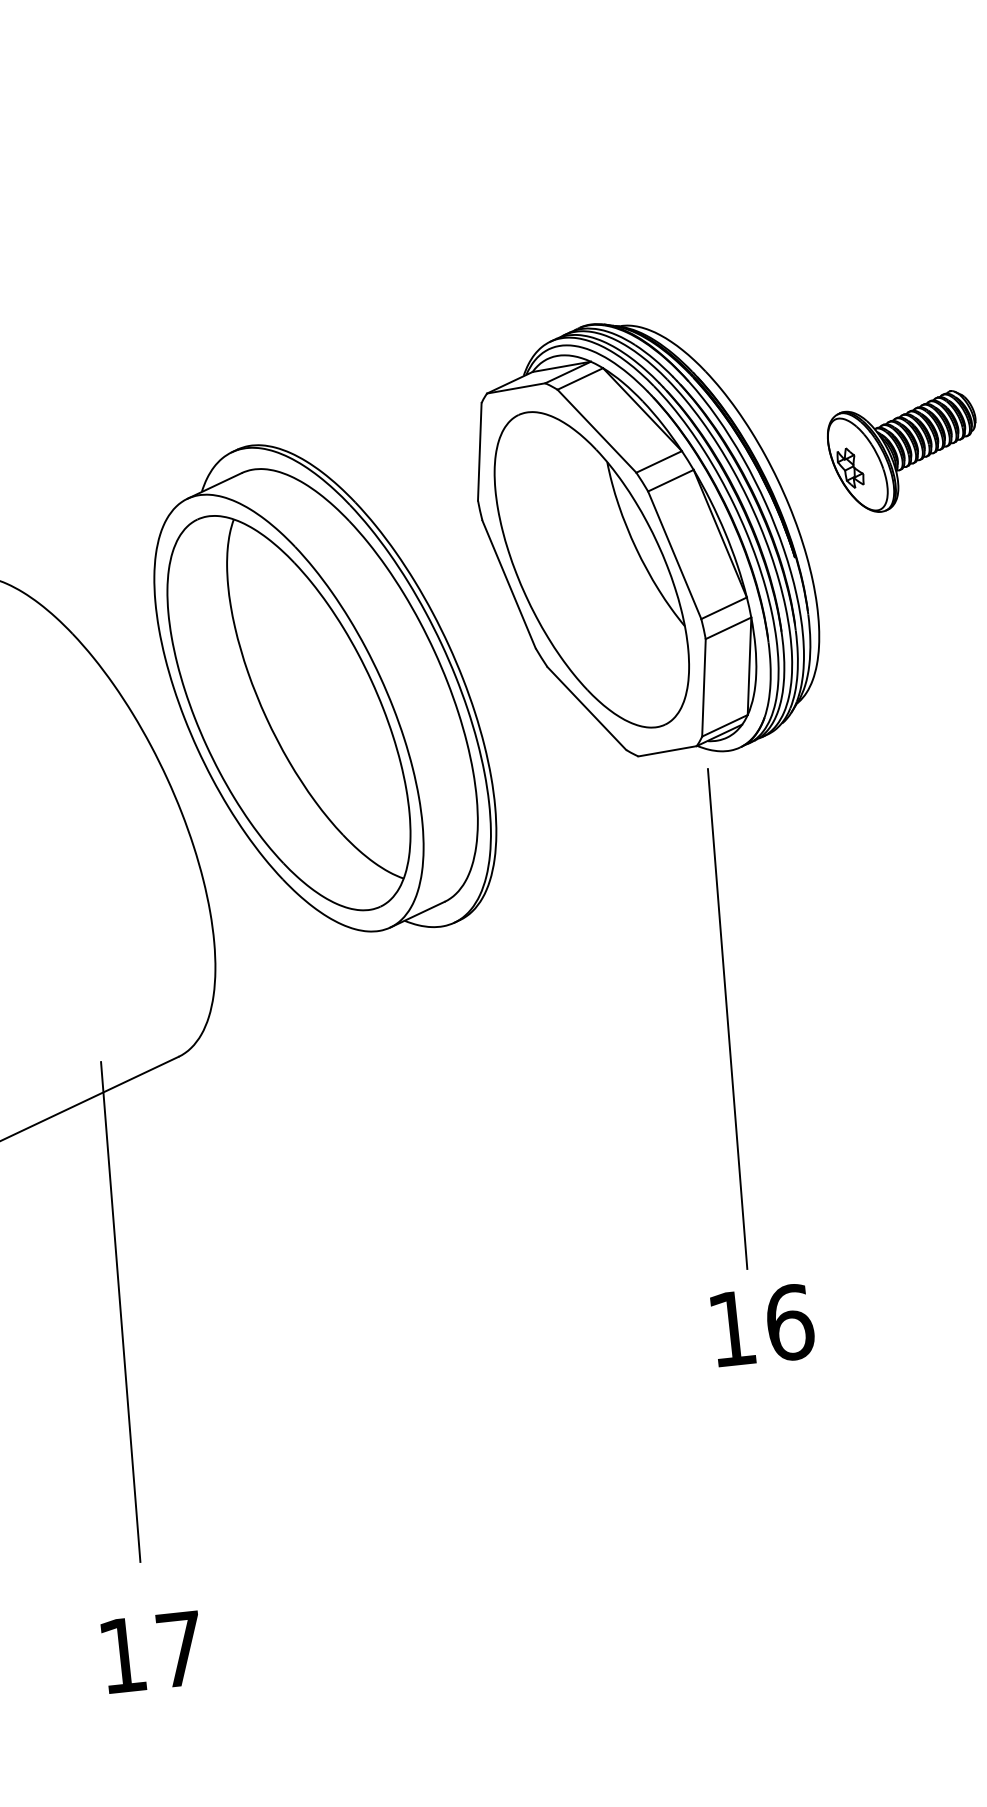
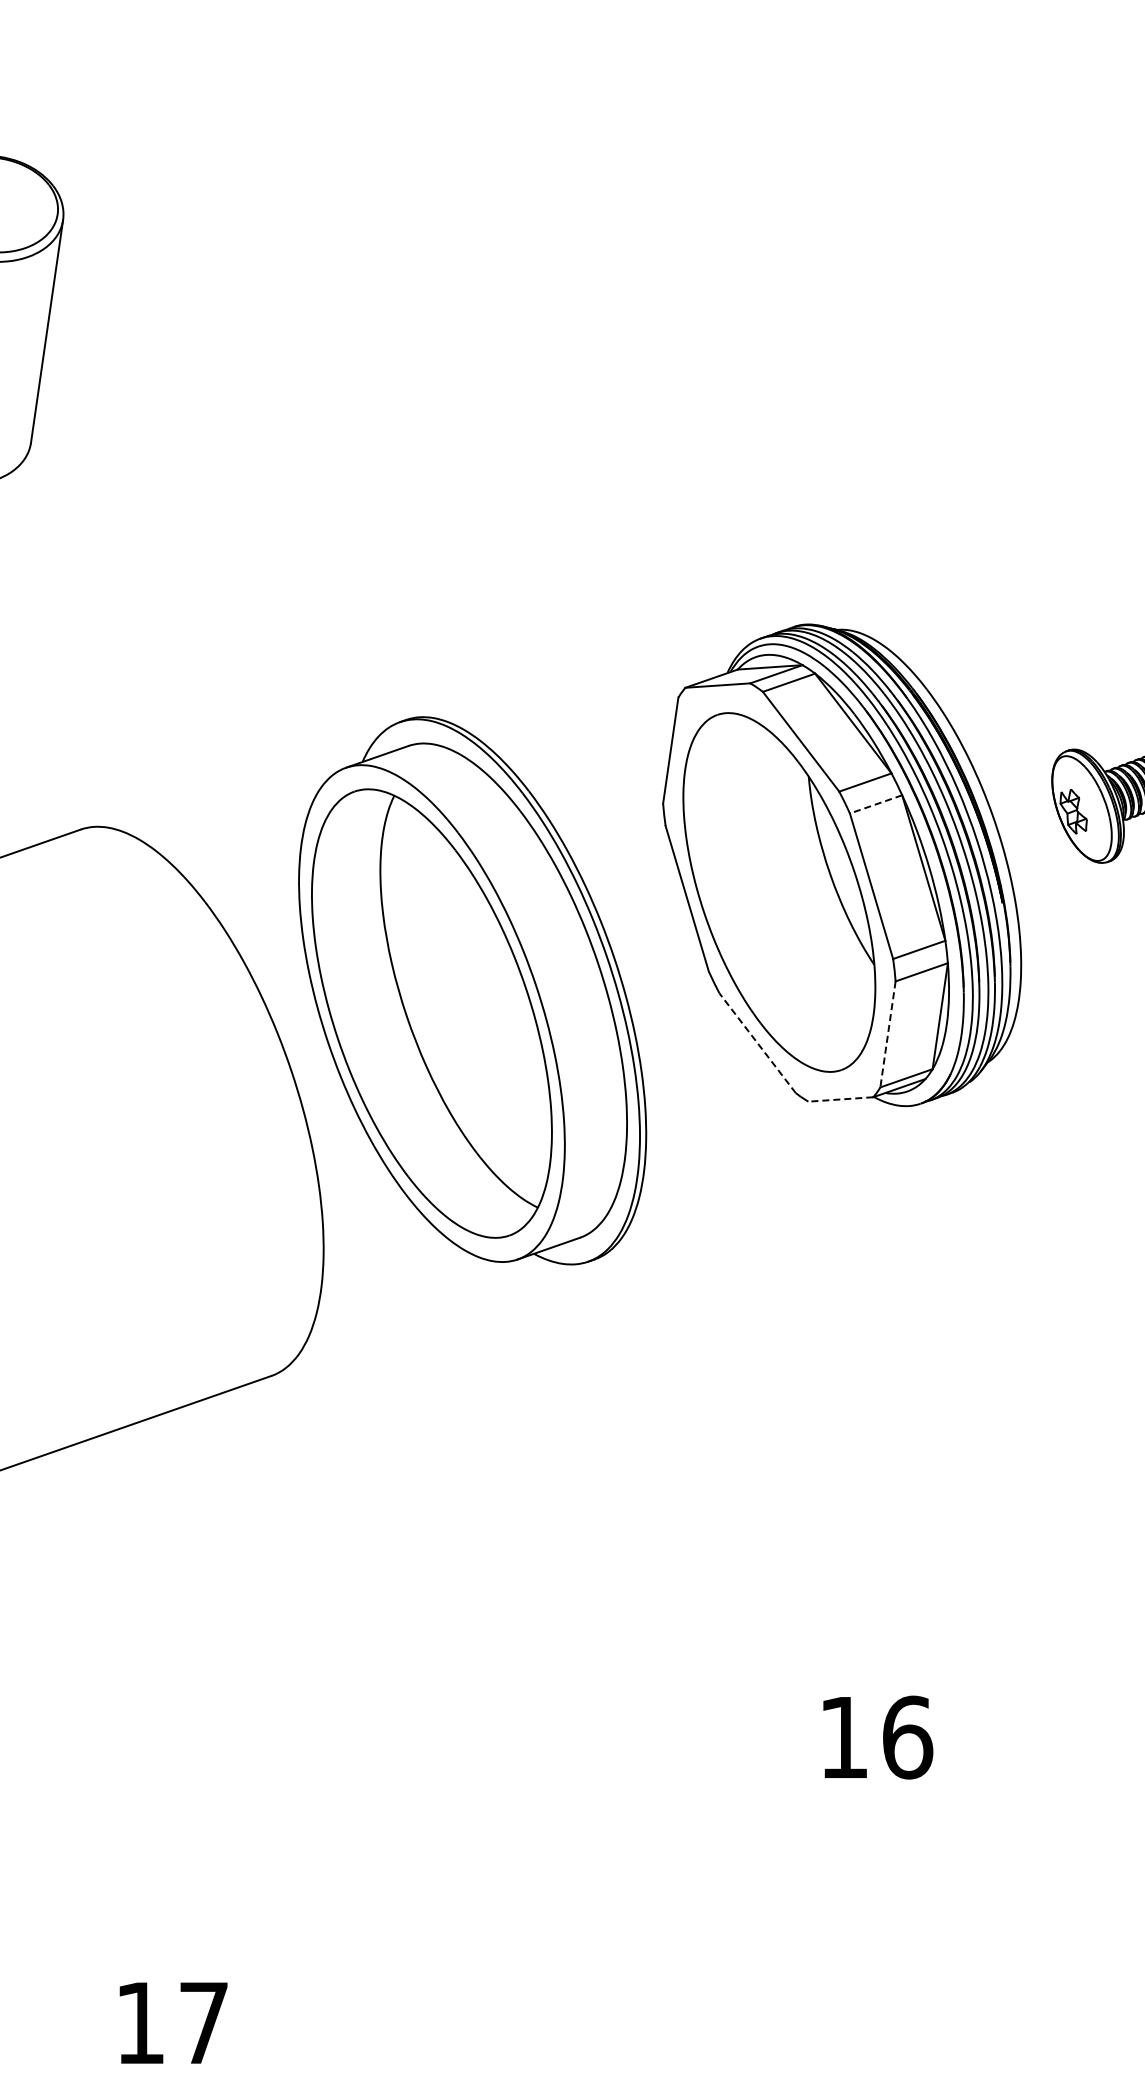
line: (671, 480) -> (876, 804), solid -> dashed
line: (704, 687) -> (888, 1034), solid -> dashed
line: (586, 708) -> (757, 1043), solid -> dashed
line: (667, 751) -> (840, 1099), solid -> dashed
line: (726, 1018) -> (874, 1398), removed
line: (120, 1311) -> (178, 1647), removed

